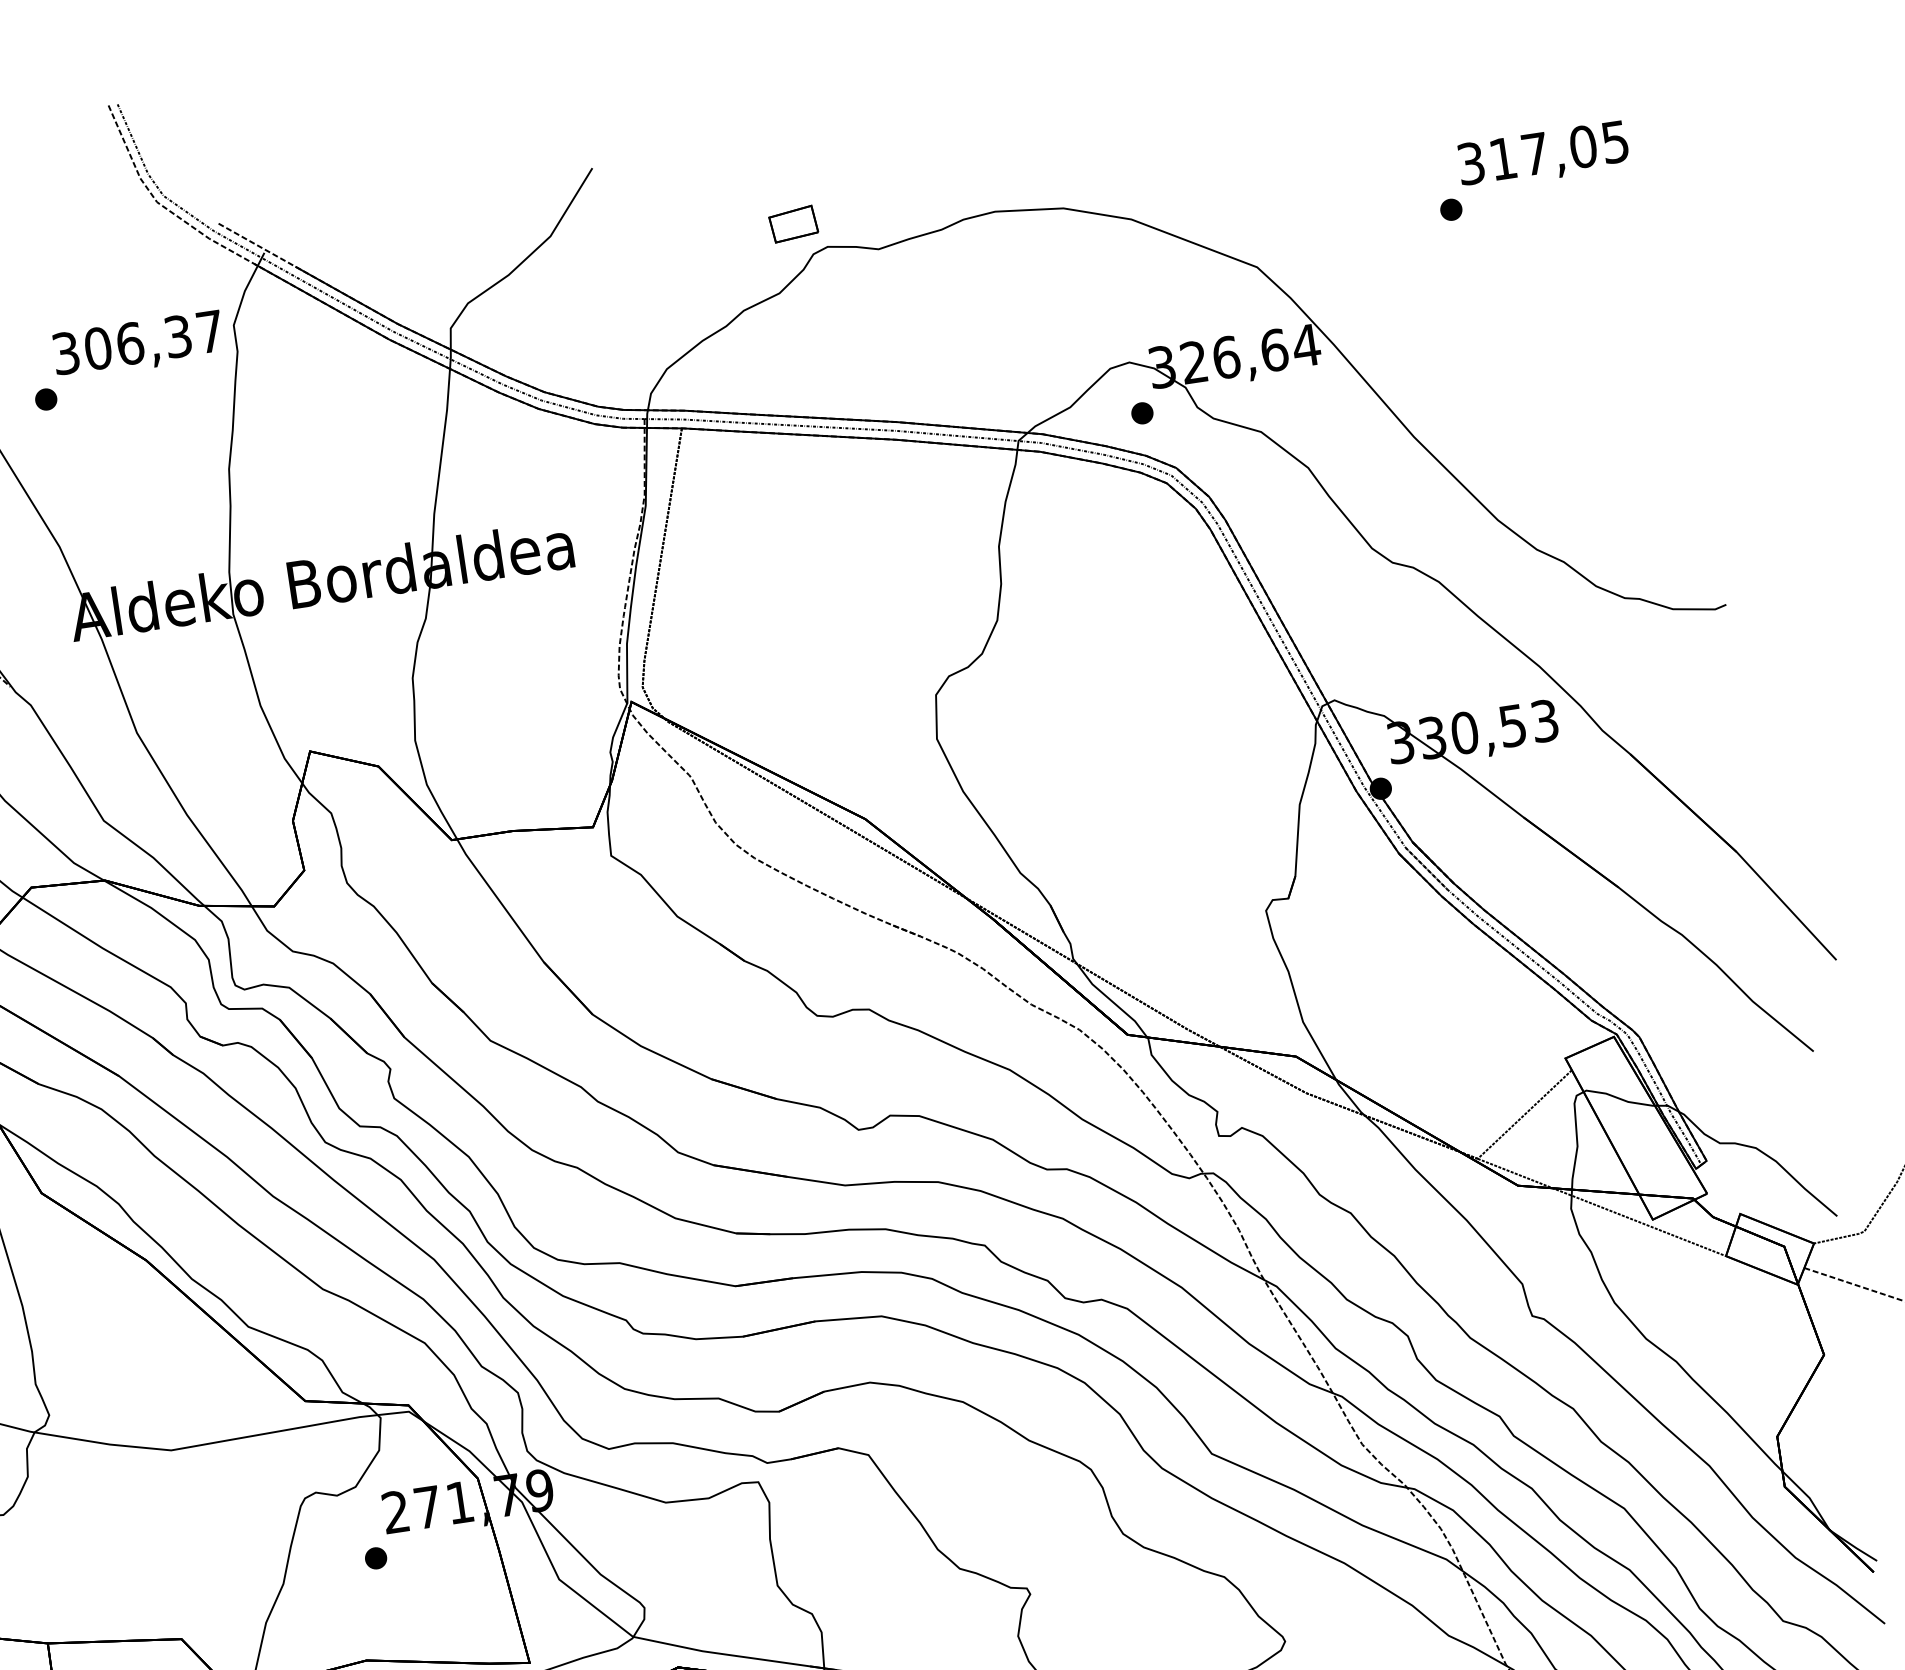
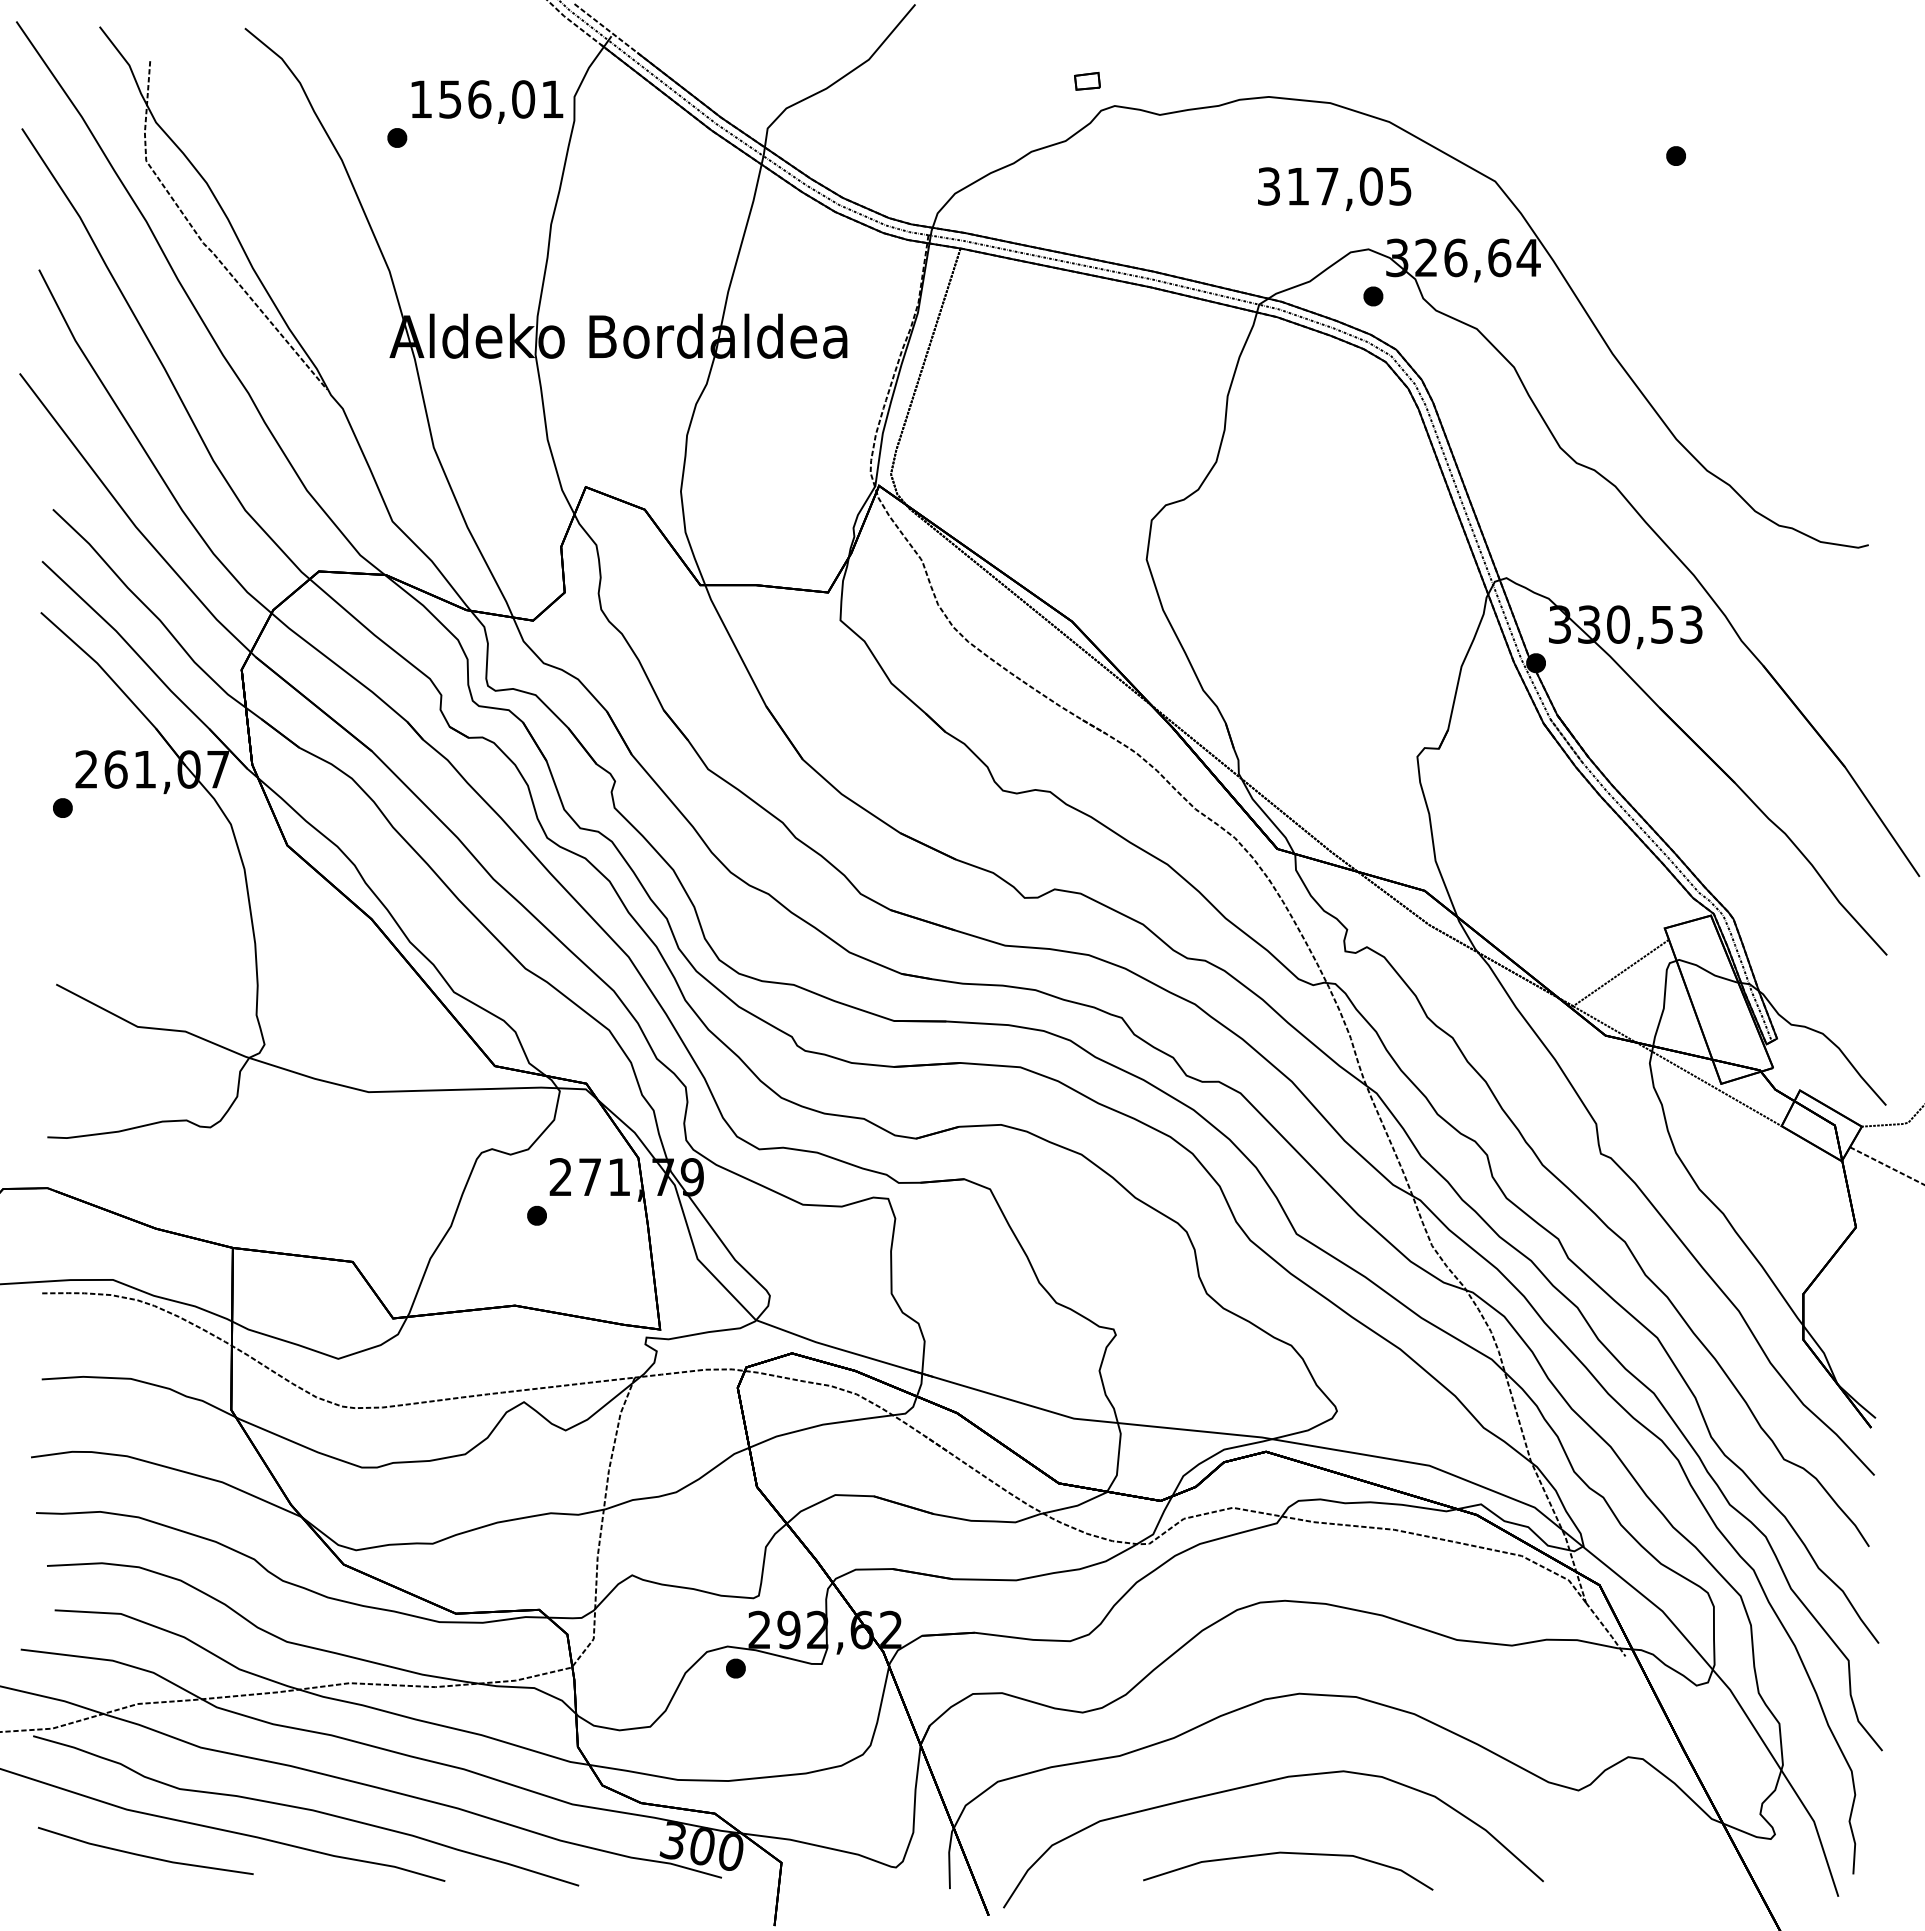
text: (1543, 155) -> (1334, 188), moved
part: (793, 224) -> (1087, 81), size x0.6
text: (137, 342) -> (486, 99), 306,37 -> 156,01

